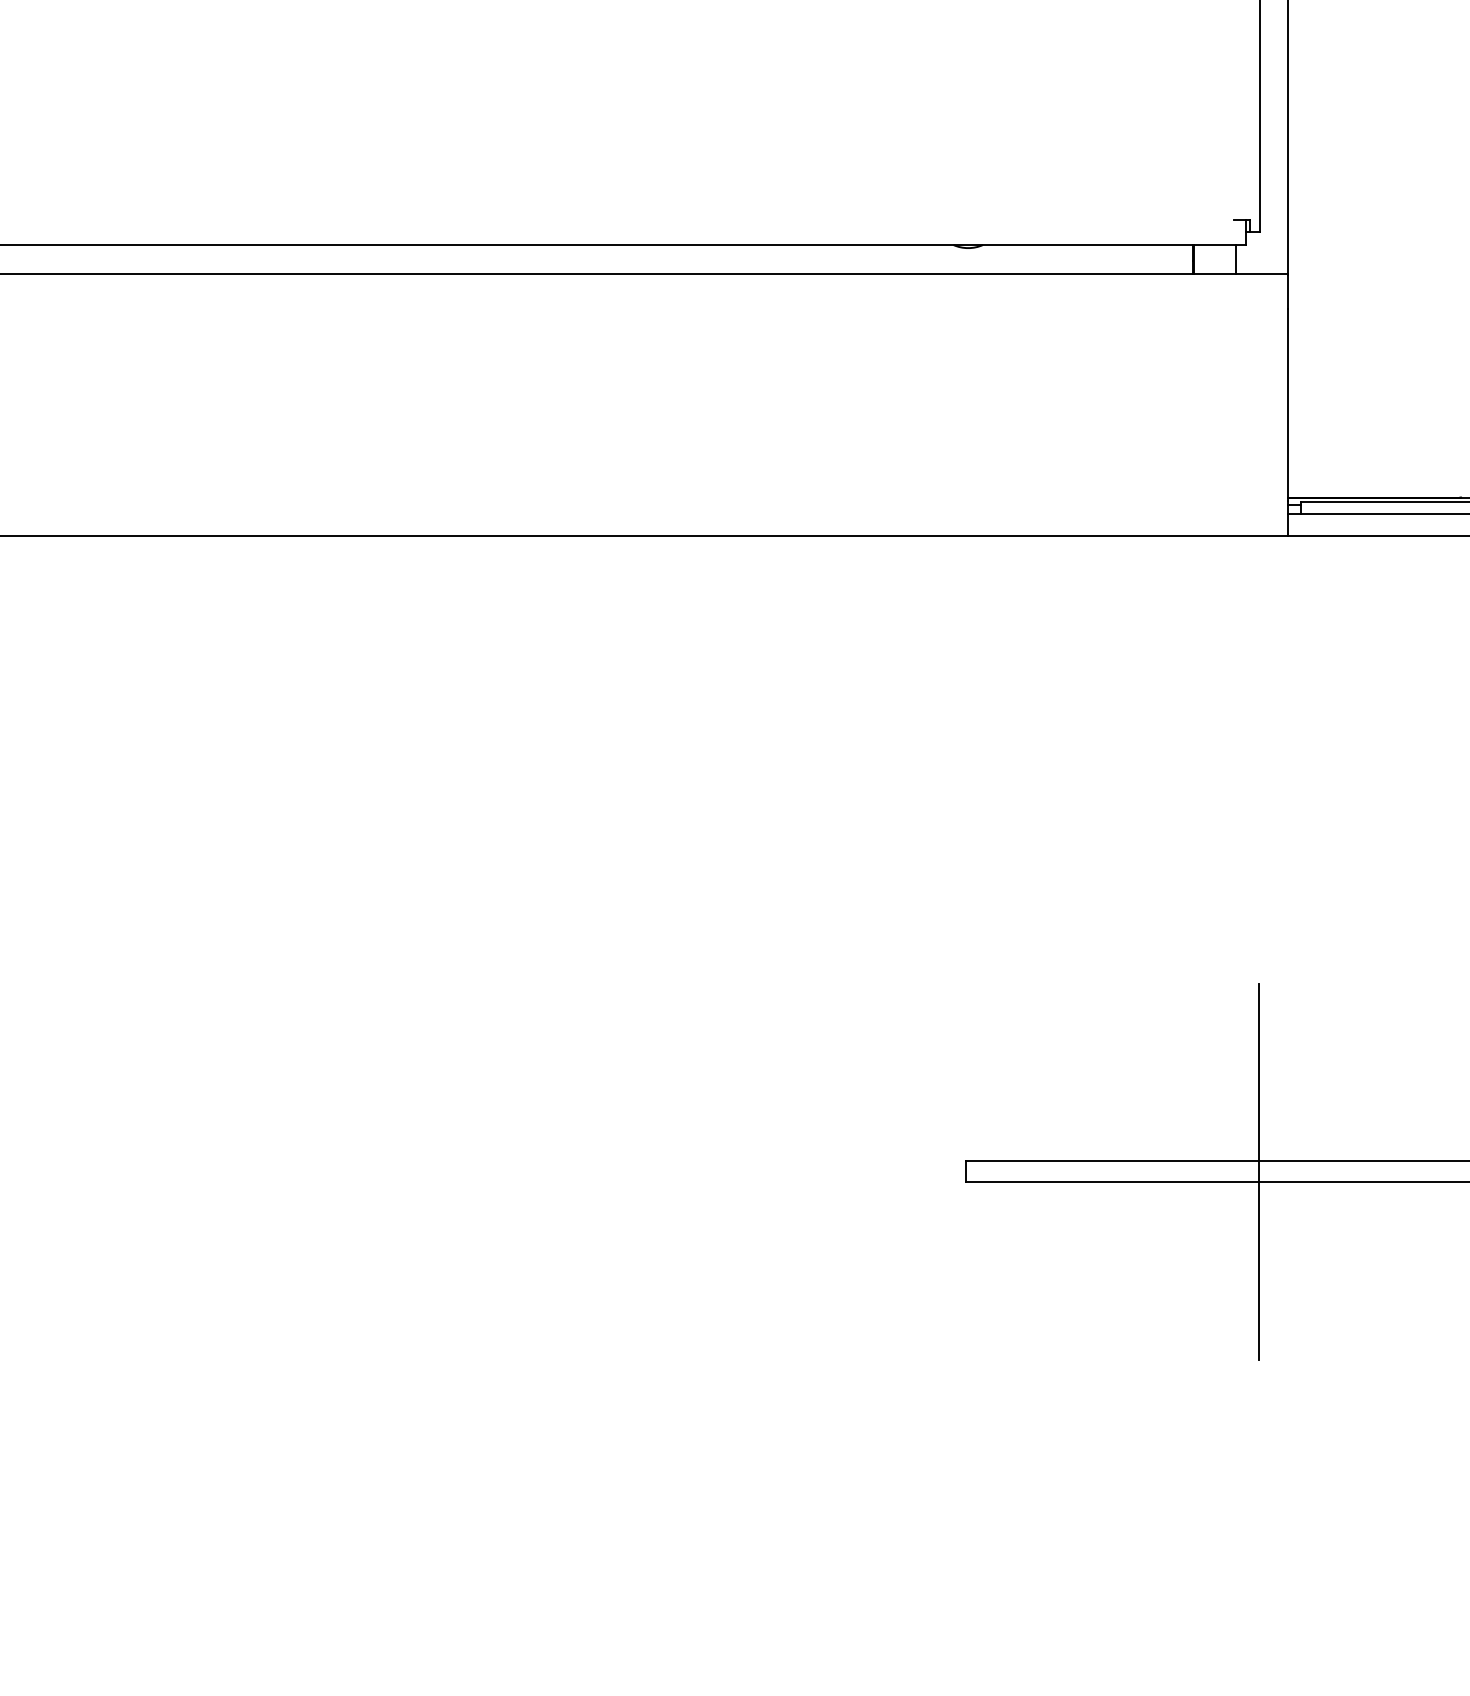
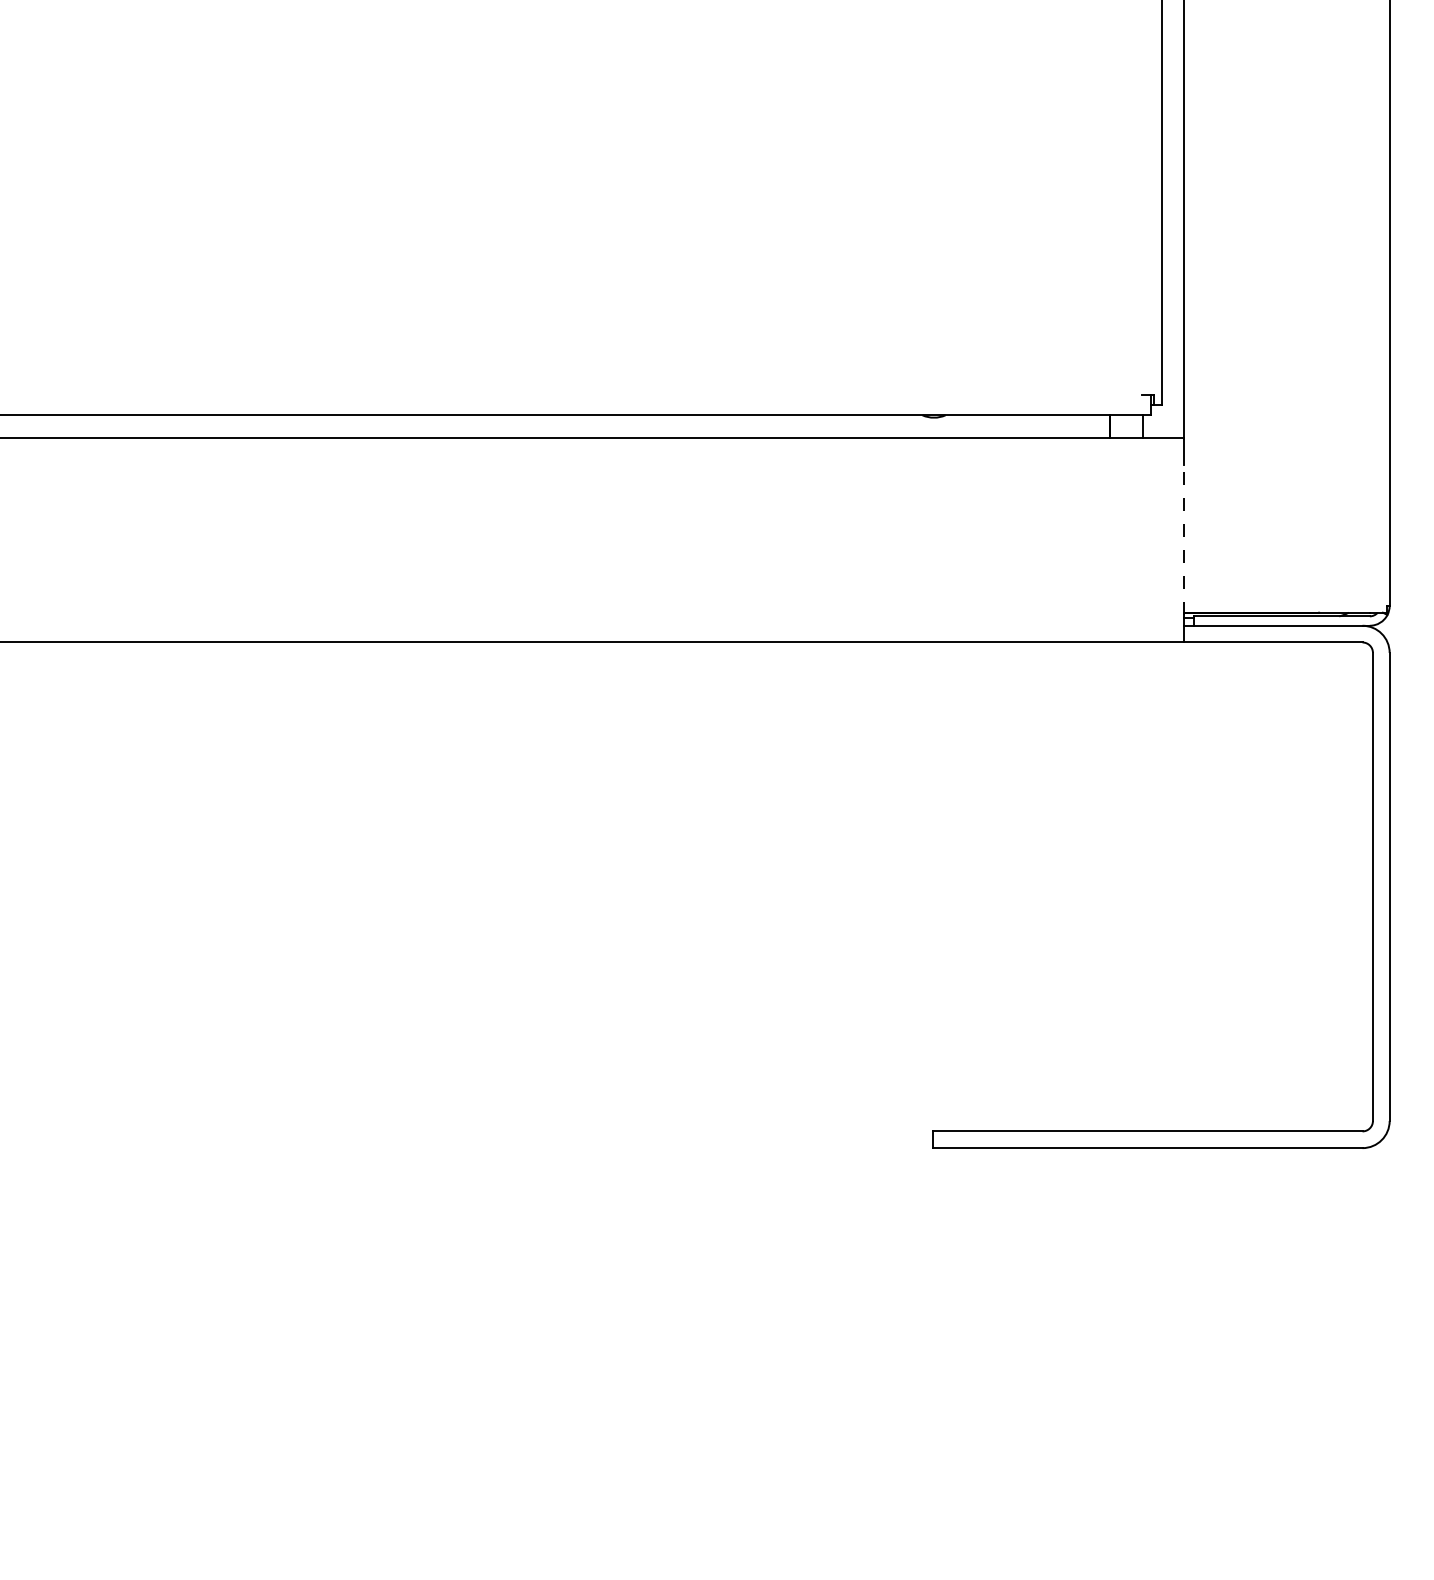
line: (1288, 403) -> (1184, 539), solid -> dashed
line: (1259, 1171) -> (1161, 1139), removed

